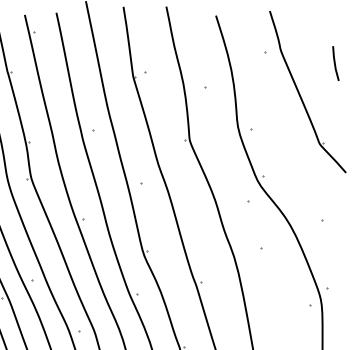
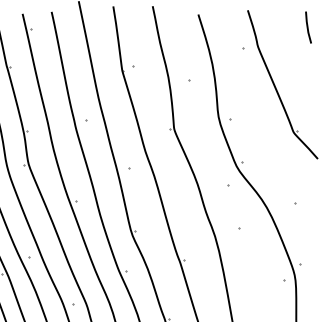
line: (335, 63) -> (308, 27), moved

